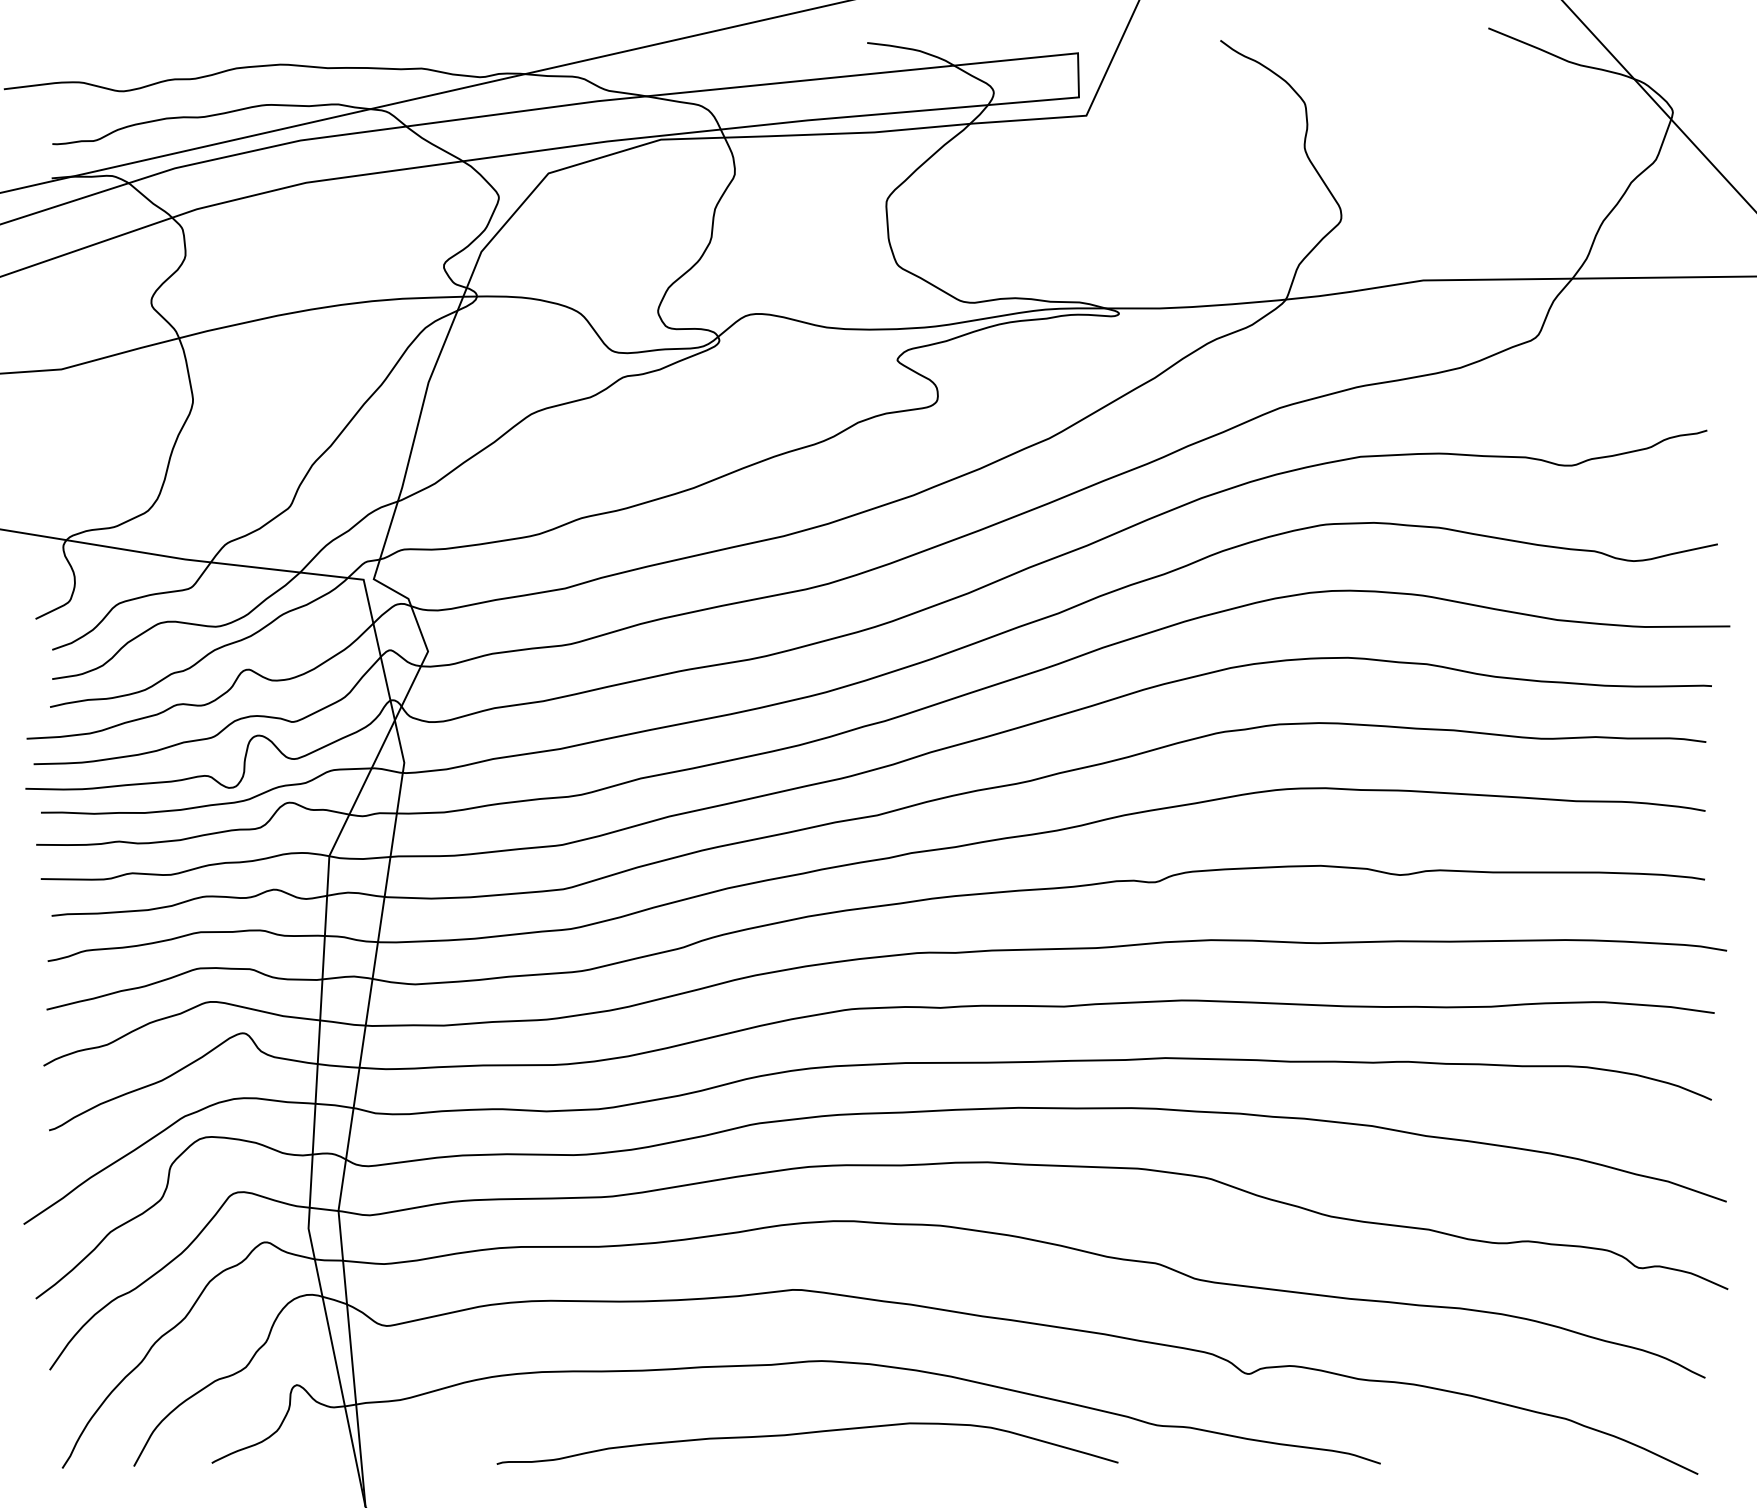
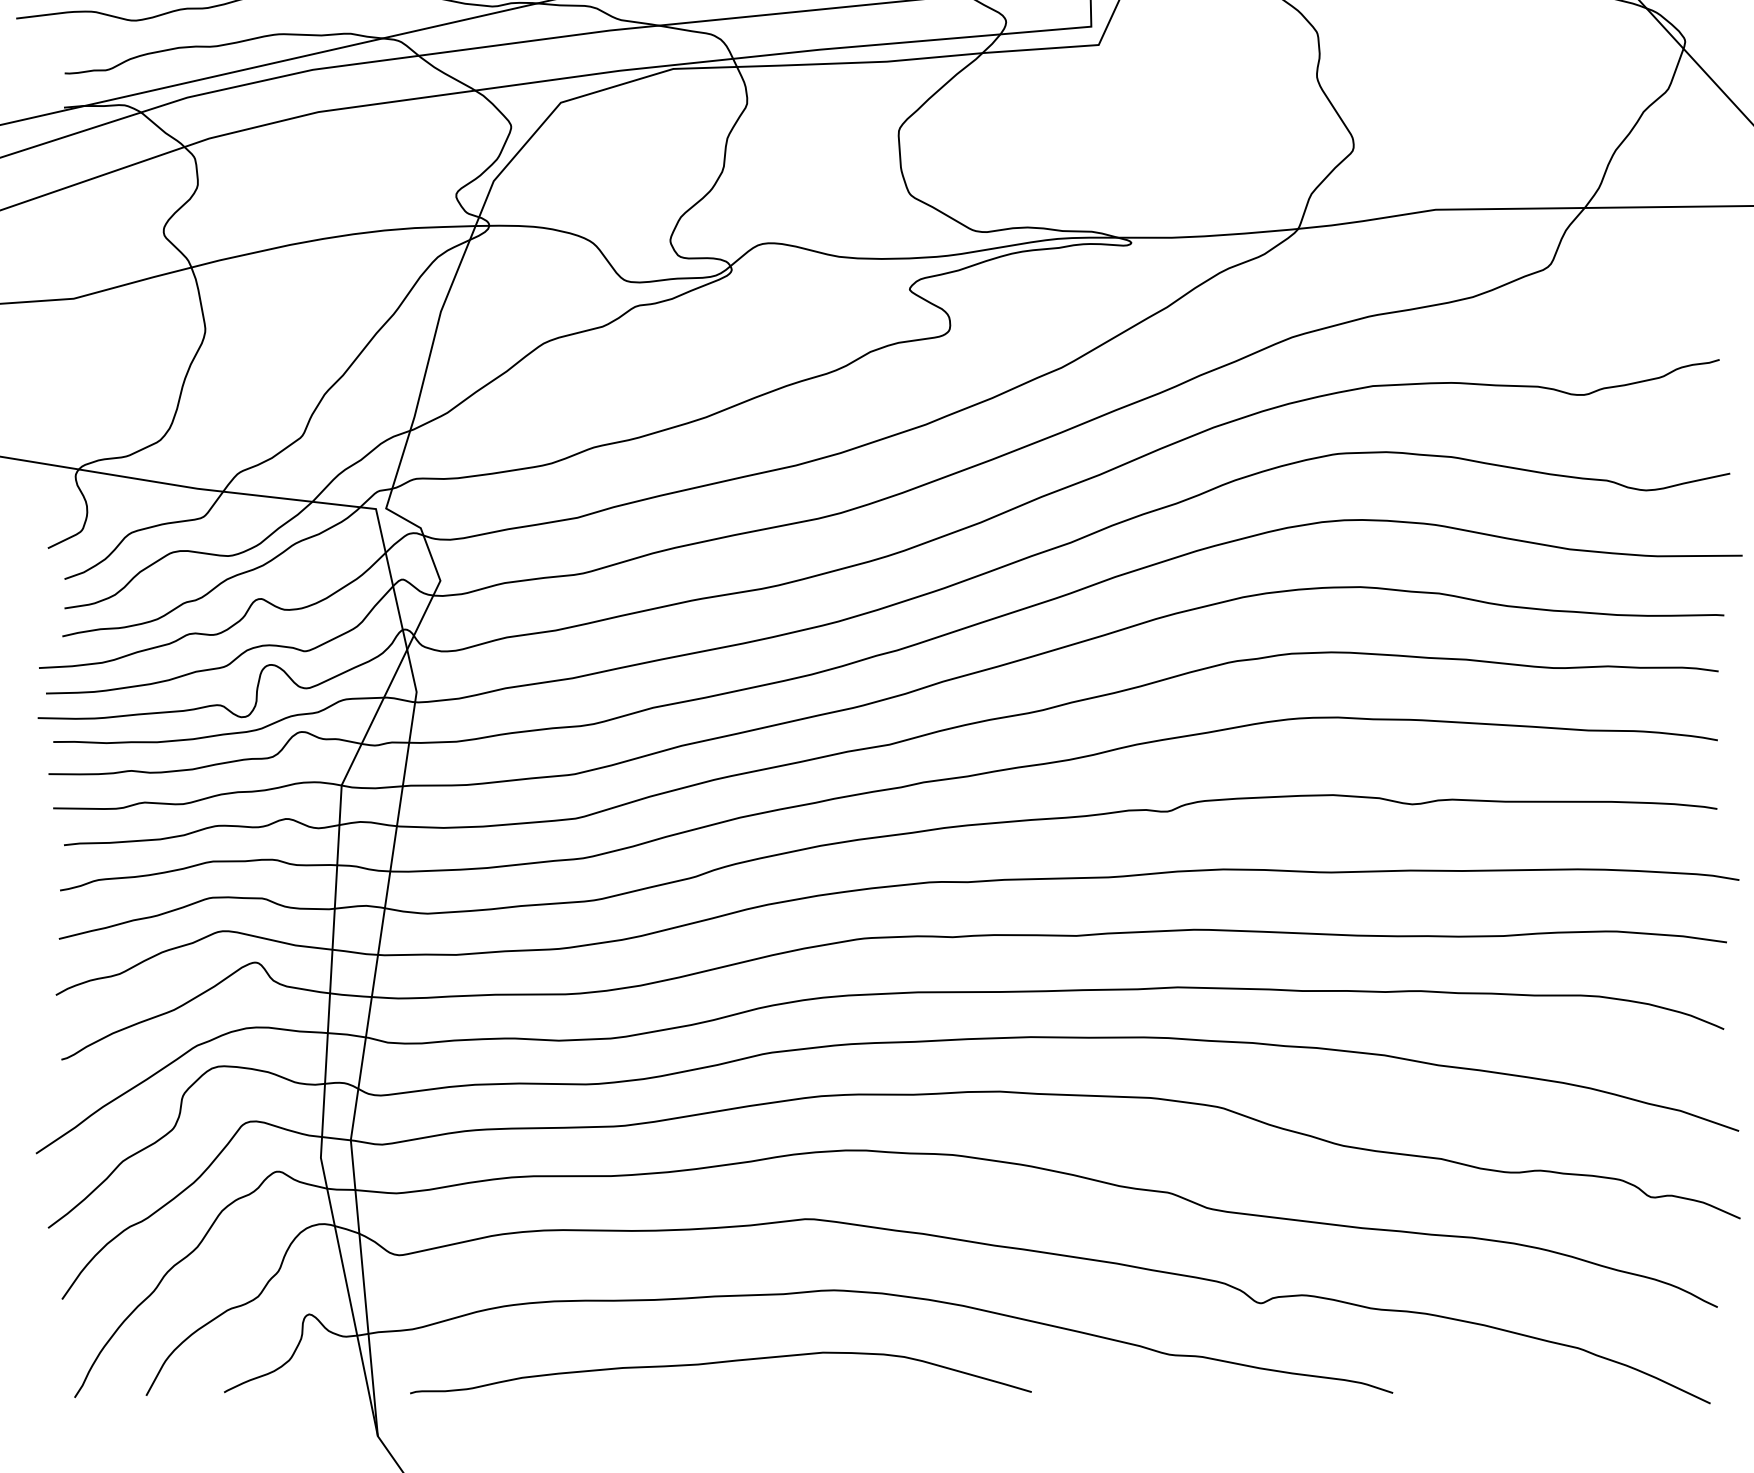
curve: (804, 1434) -> (717, 1363), moved

